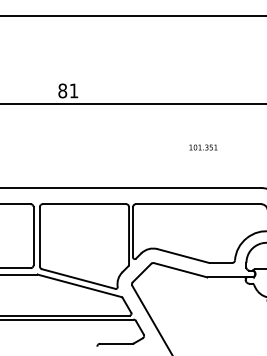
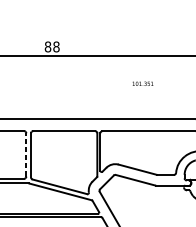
text: (73, 90) -> (56, 46), 81 -> 88
text: (203, 147) -> (143, 83), moved
line: (33, 235) -> (26, 154), solid -> dashed

